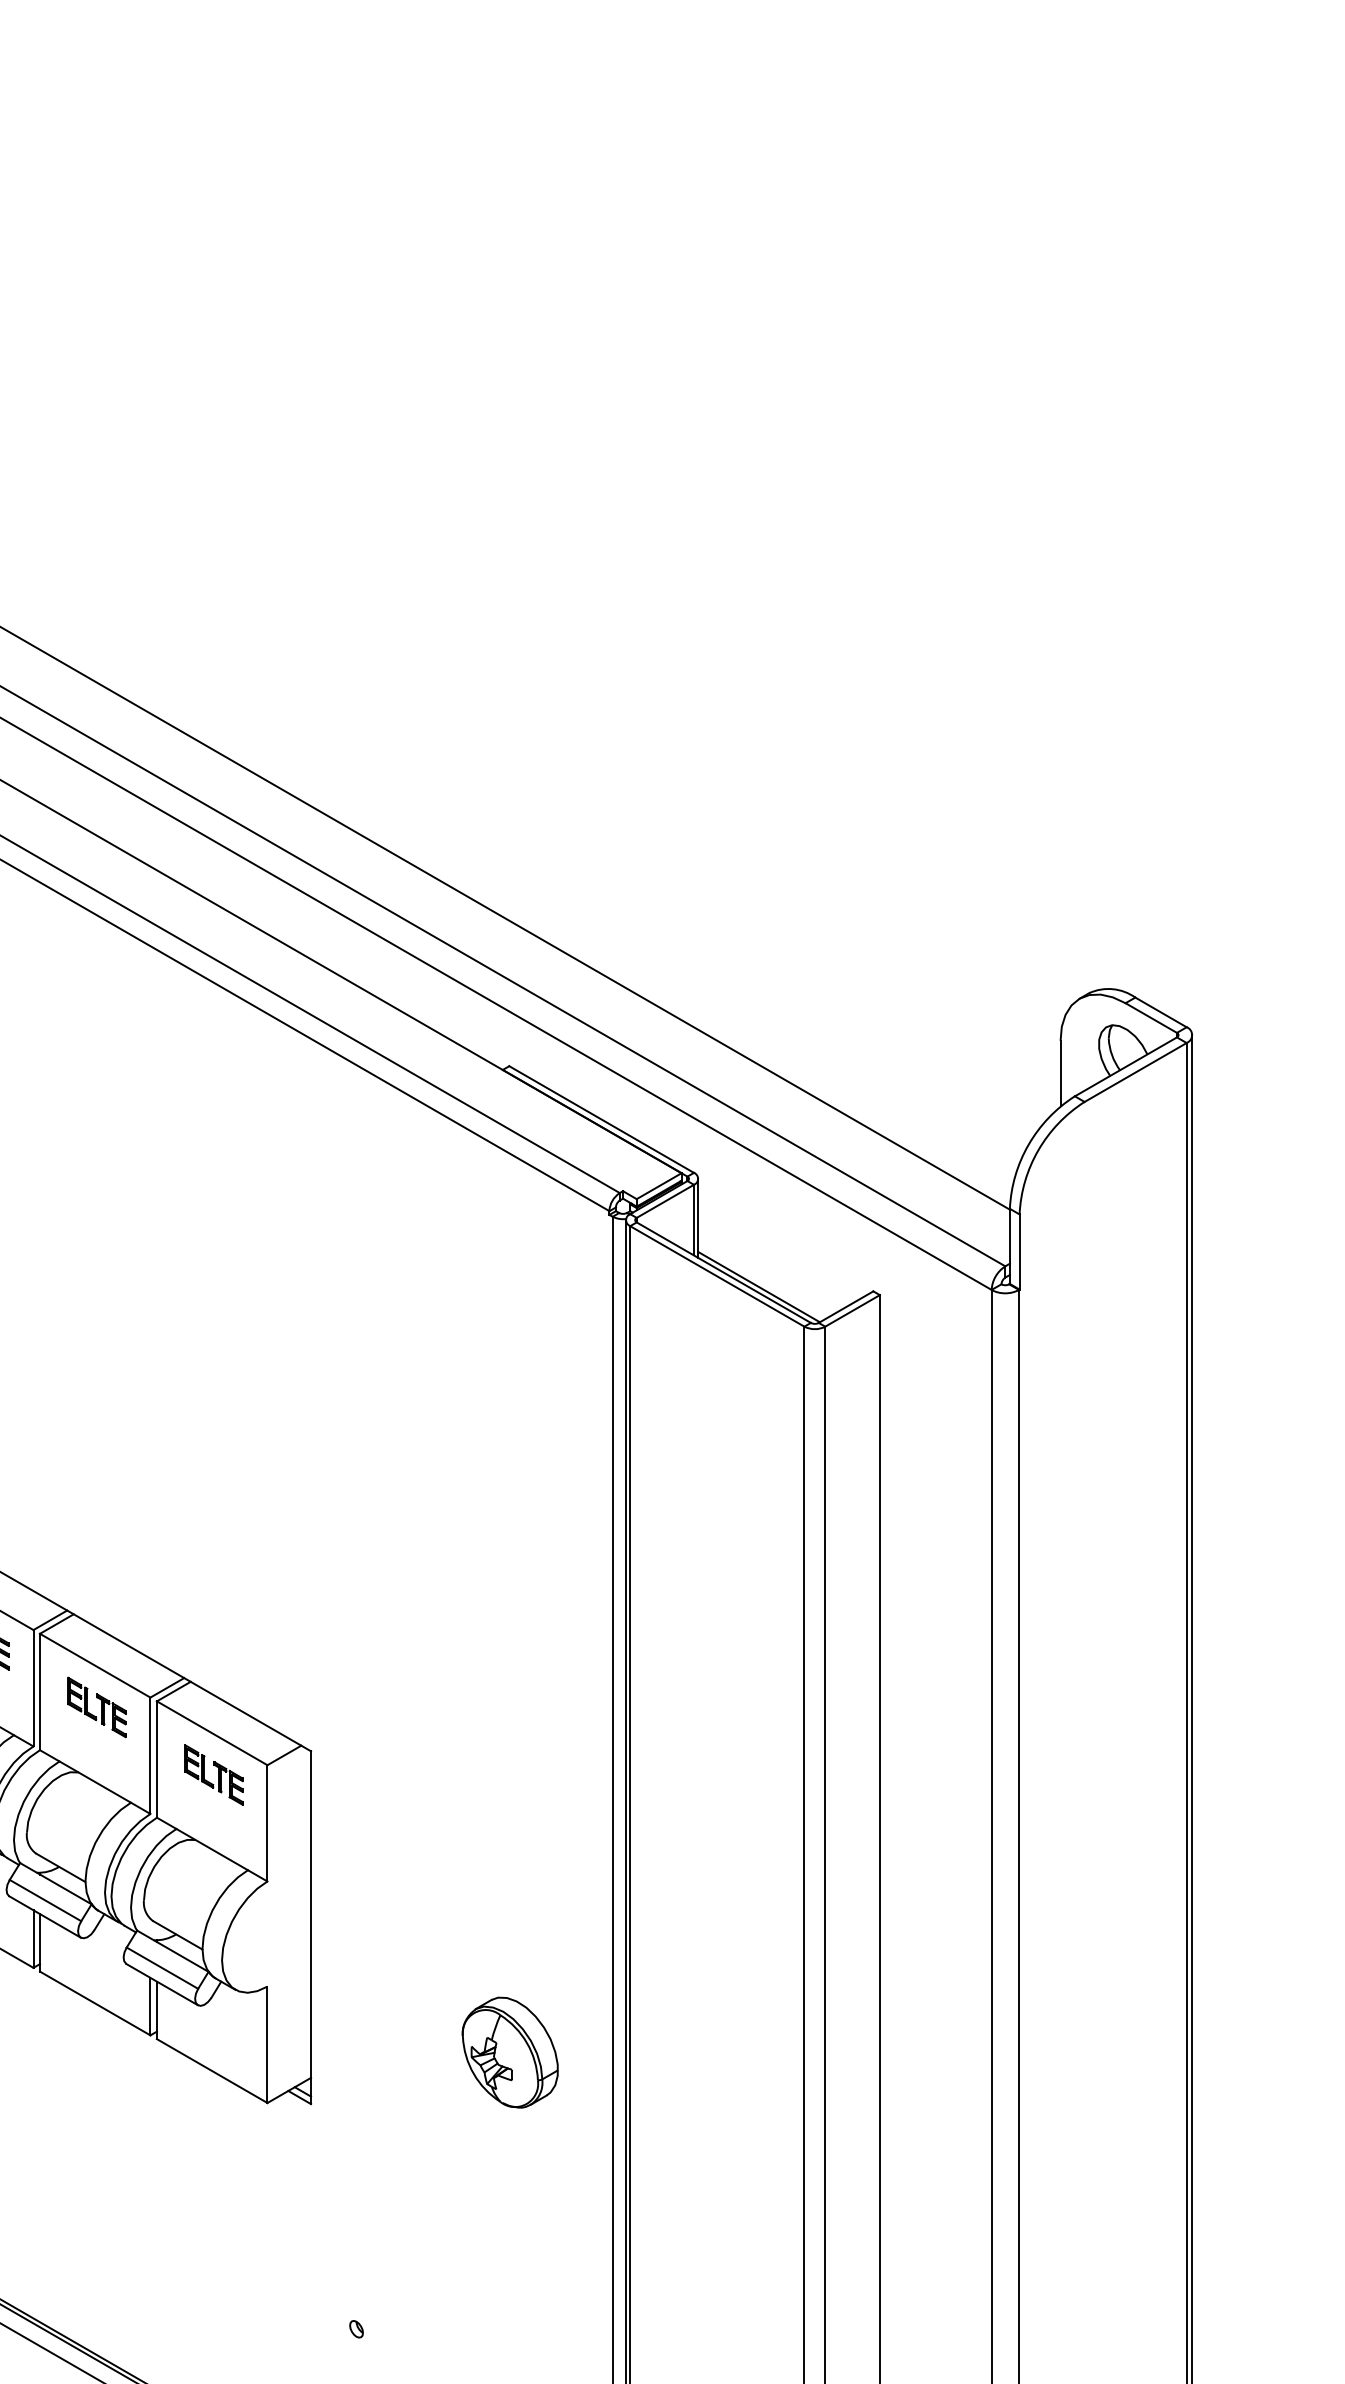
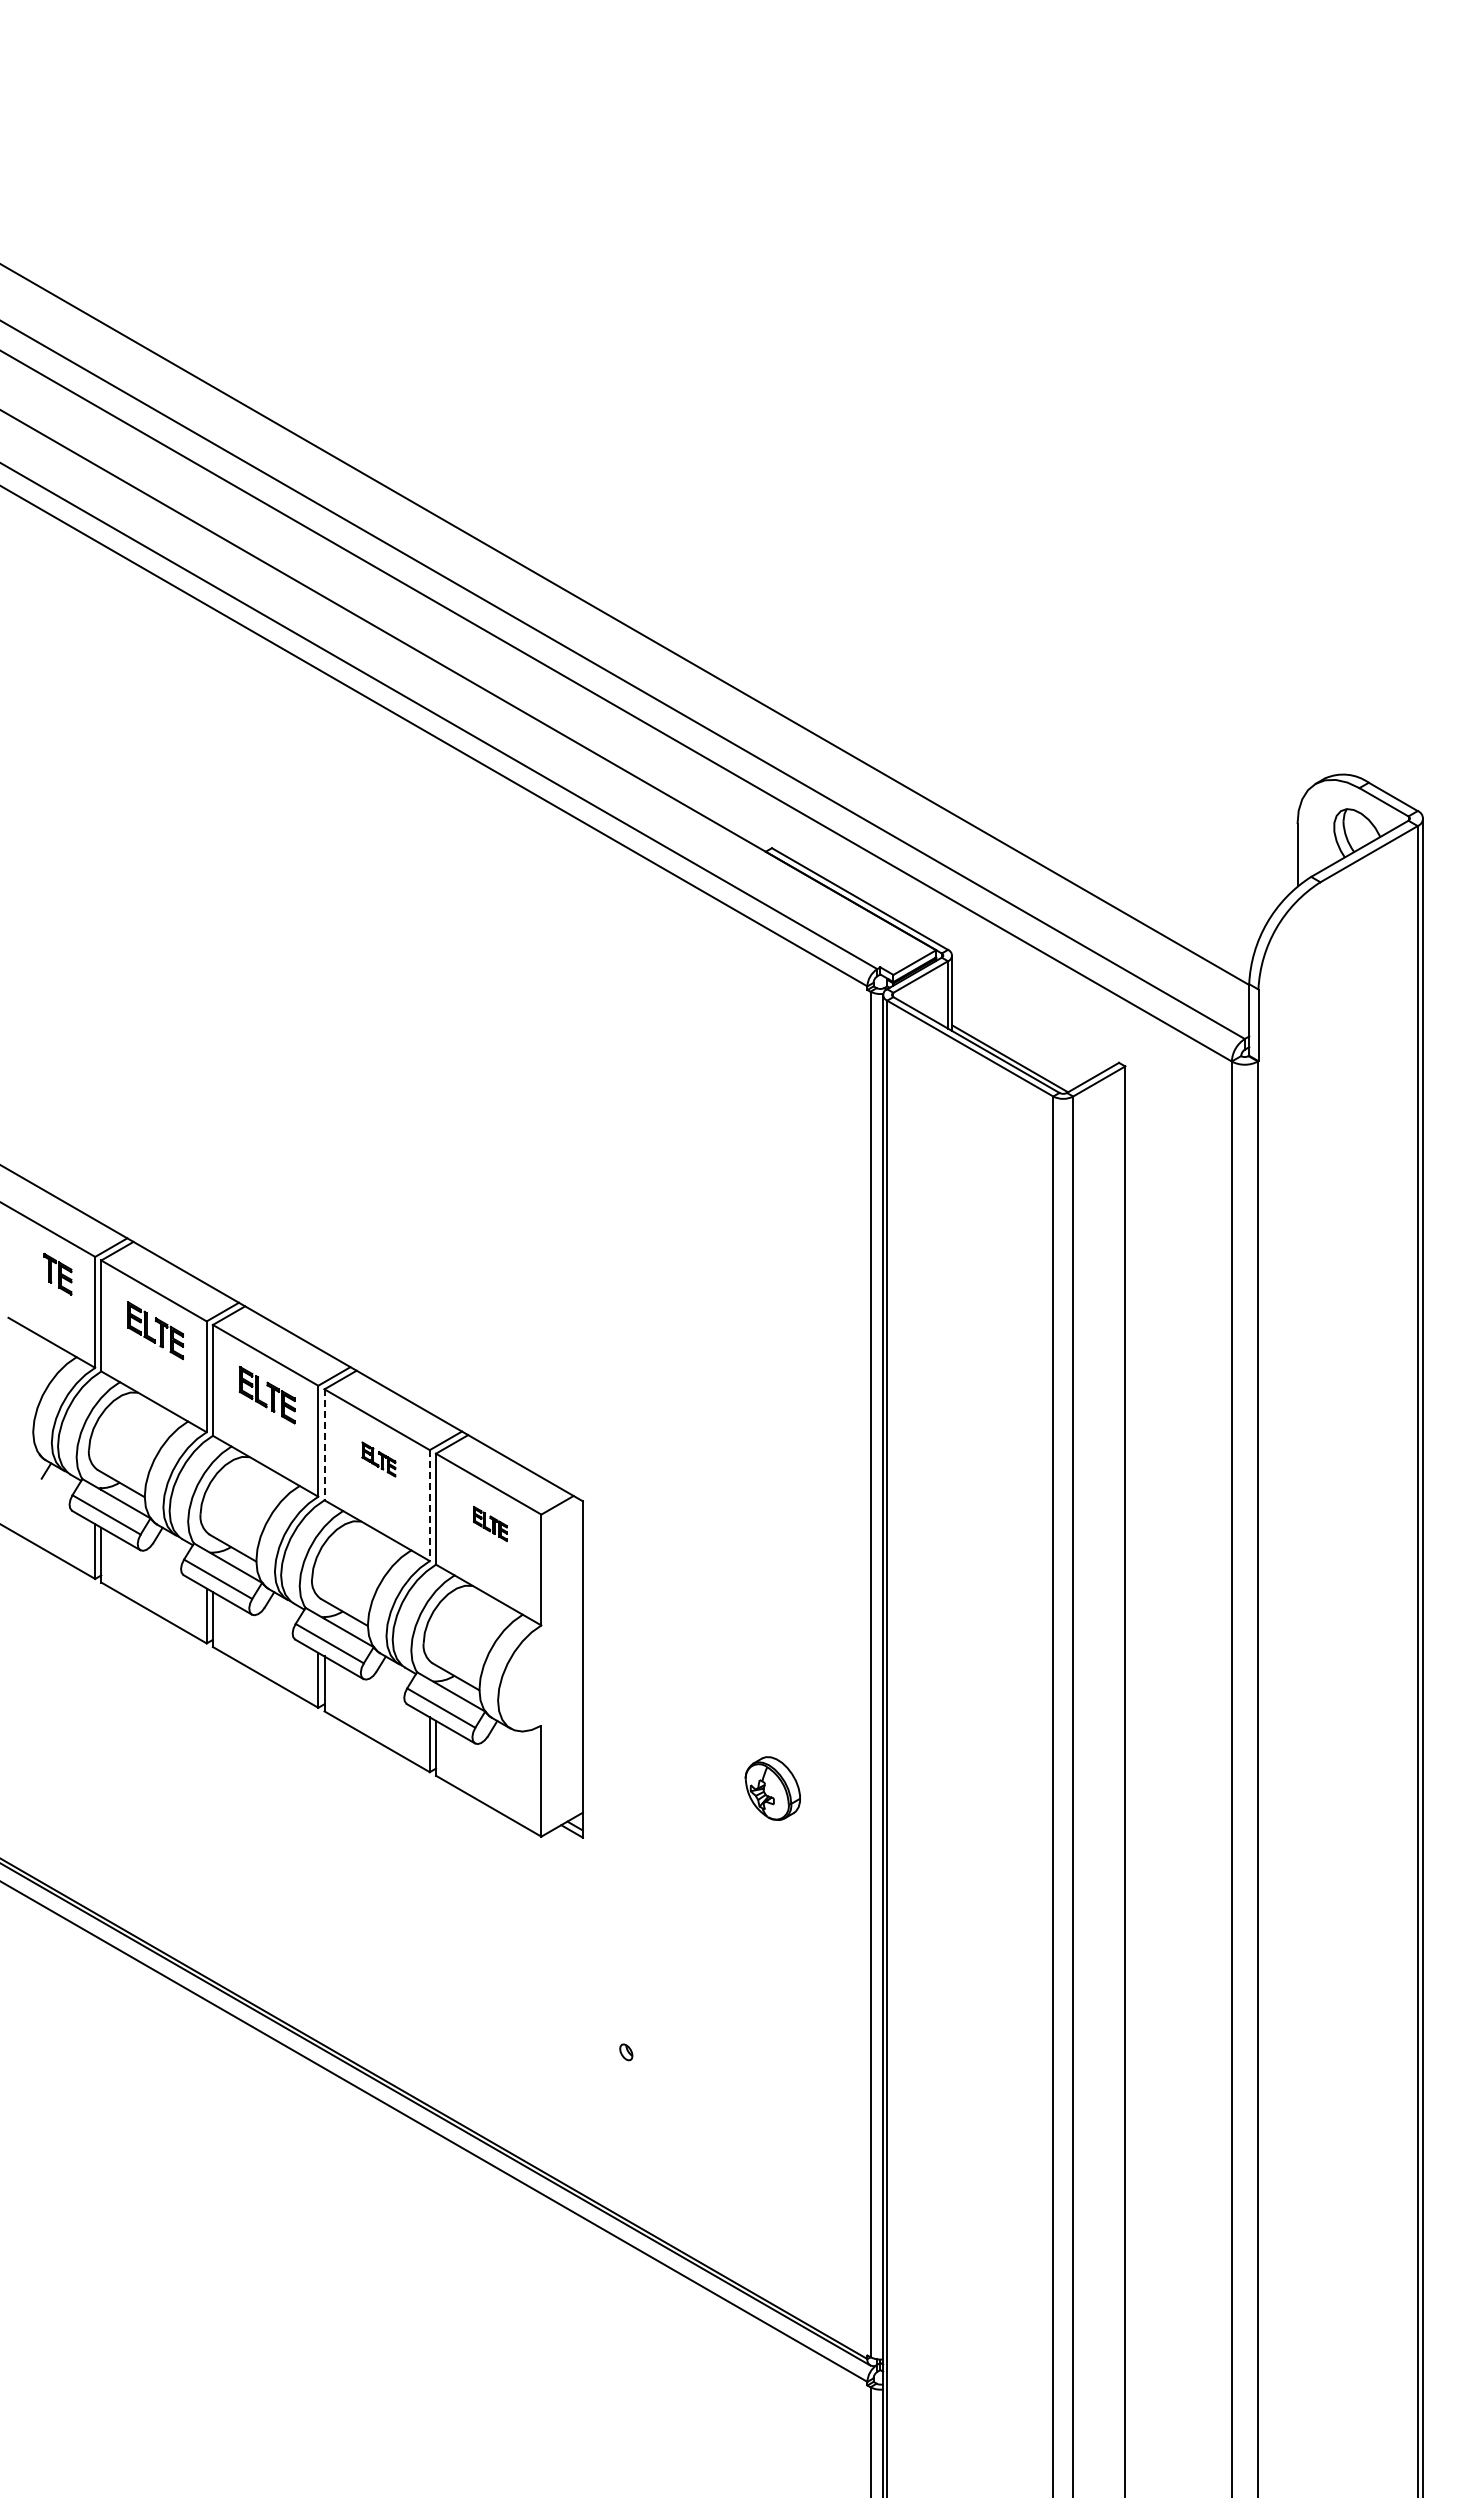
line: (39, 1692) -> (324, 1445), solid -> dashed
part: (96, 1707) -> (378, 1459), size x0.6
line: (150, 1756) -> (429, 1506), solid -> dashed
part: (214, 1774) -> (490, 1523), size x0.6
part: (509, 2052) -> (772, 1788), size x0.6

